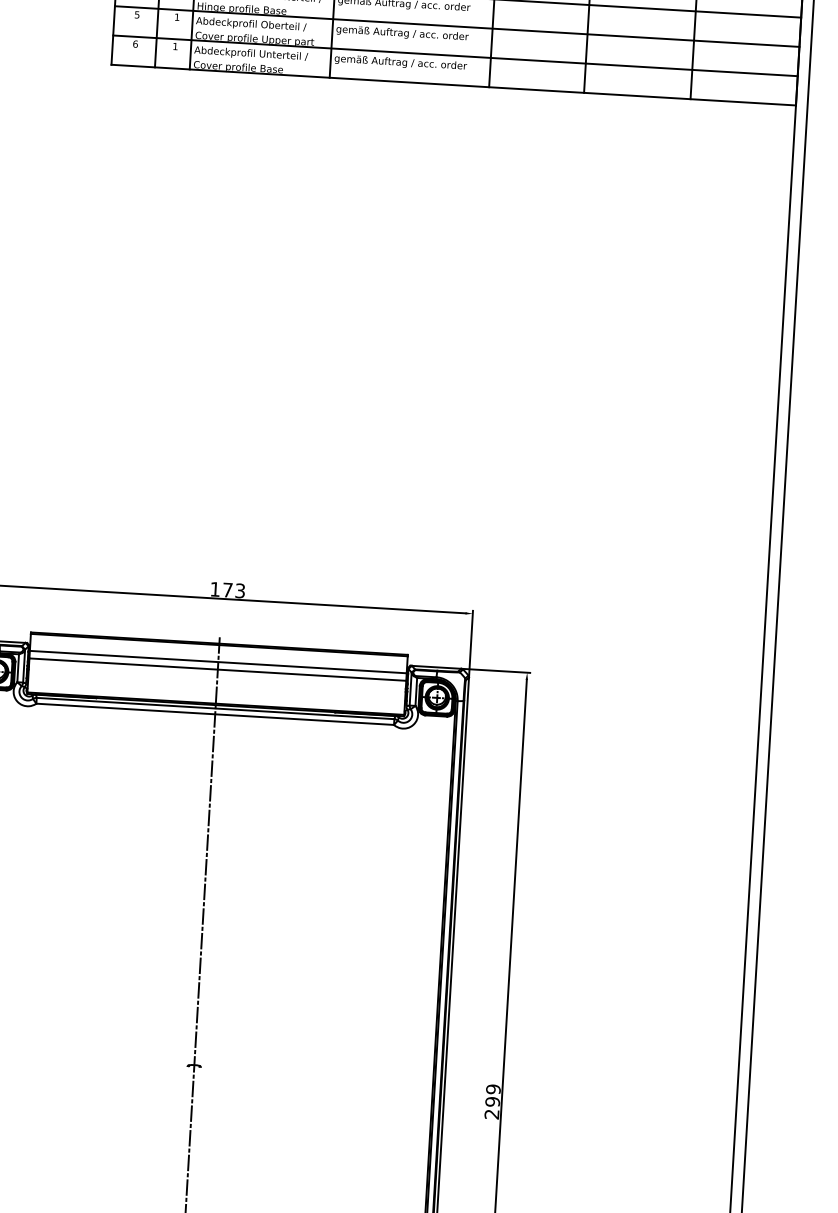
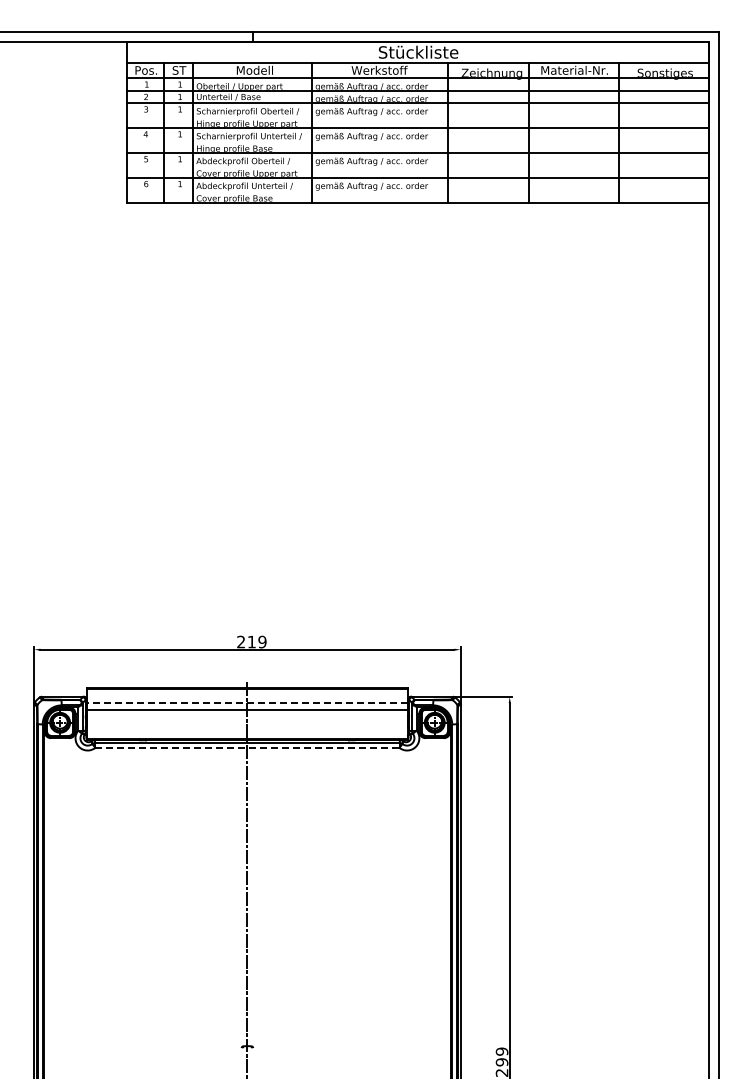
text: (227, 589) -> (251, 641), 173 -> 219
line: (217, 662) -> (246, 703), solid -> dashed
line: (215, 713) -> (247, 747), solid -> dashed

